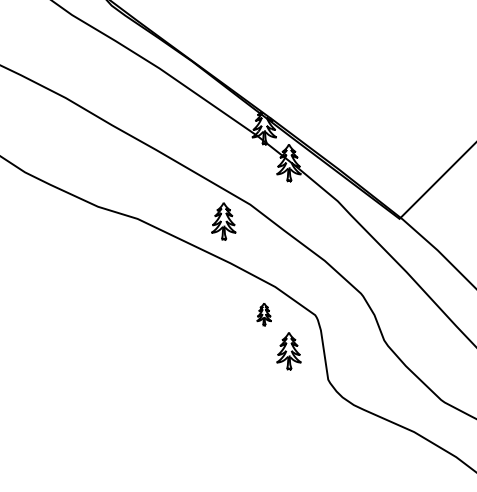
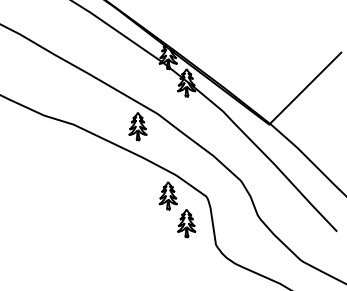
part: (263, 314) -> (167, 195), size x1.67

